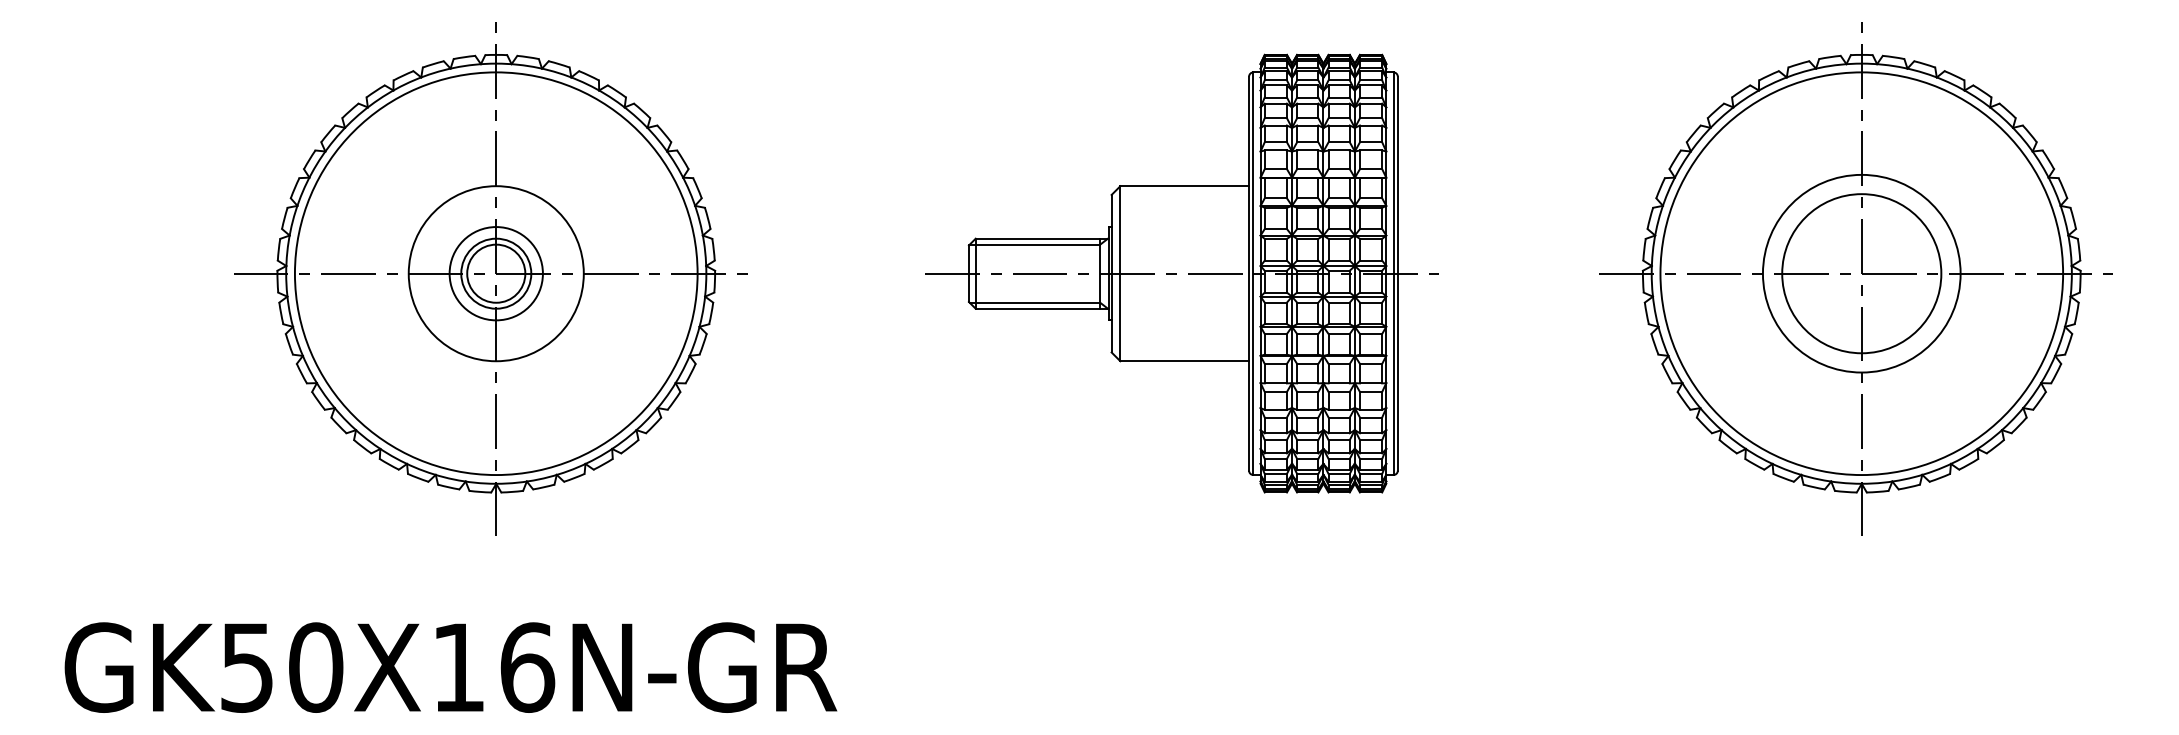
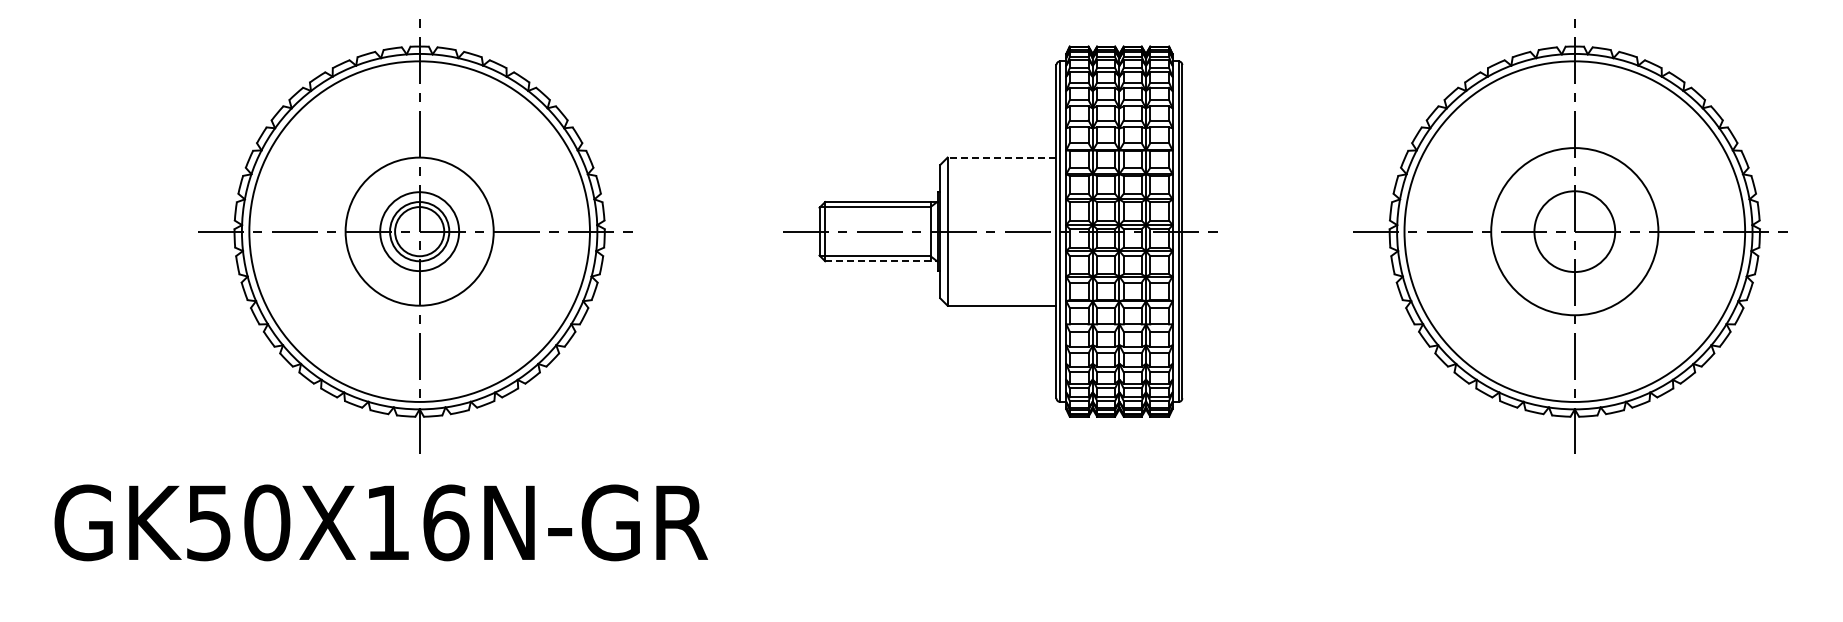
line: (1184, 186) -> (1001, 157), solid -> dashed
circle: (1861, 273) -> (1574, 231), size x0.6
line: (1043, 308) -> (882, 261), solid -> dashed
text: (449, 667) -> (380, 522), moved

